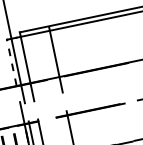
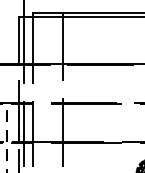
line: (12, 62) -> (19, 40), dashed -> solid

